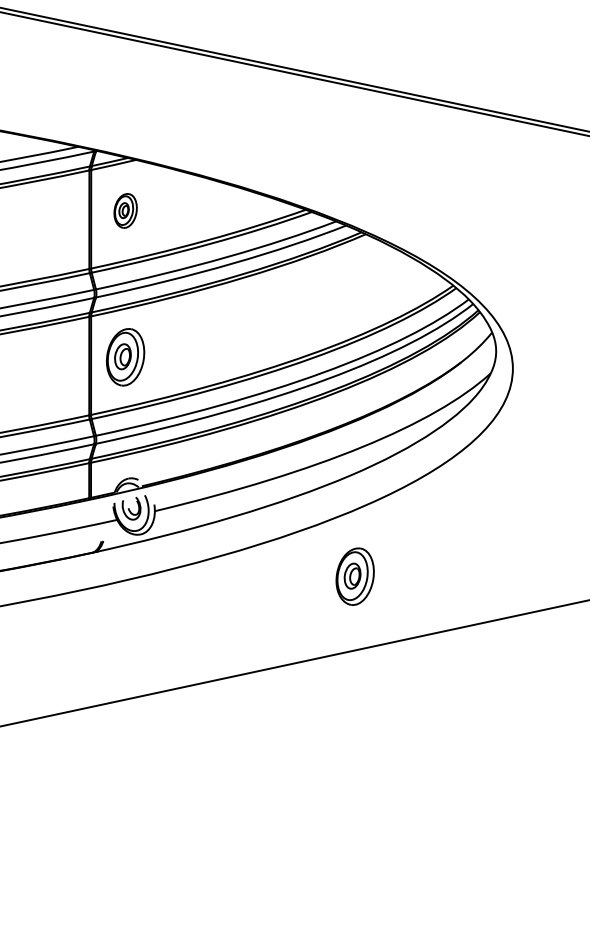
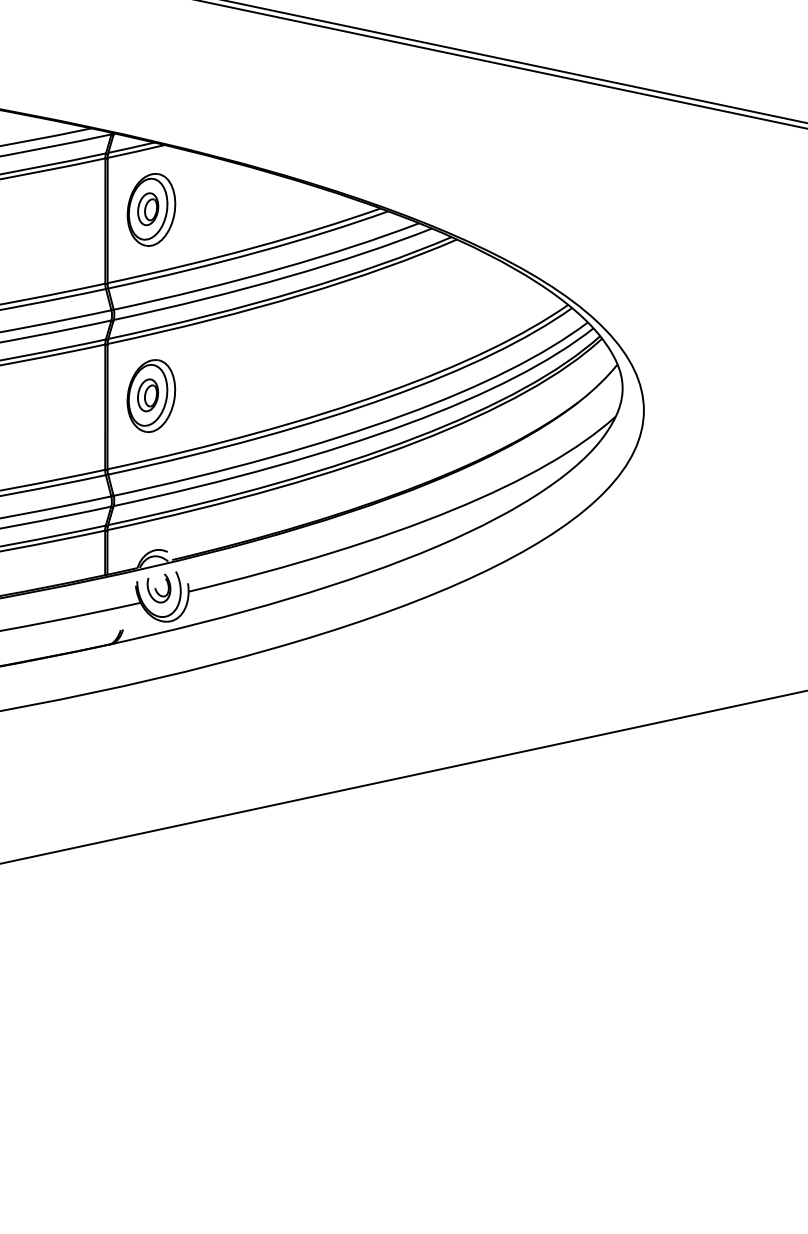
part: (125, 210) -> (151, 209), size x1.67
part: (355, 577) -> (443, 675), removed

